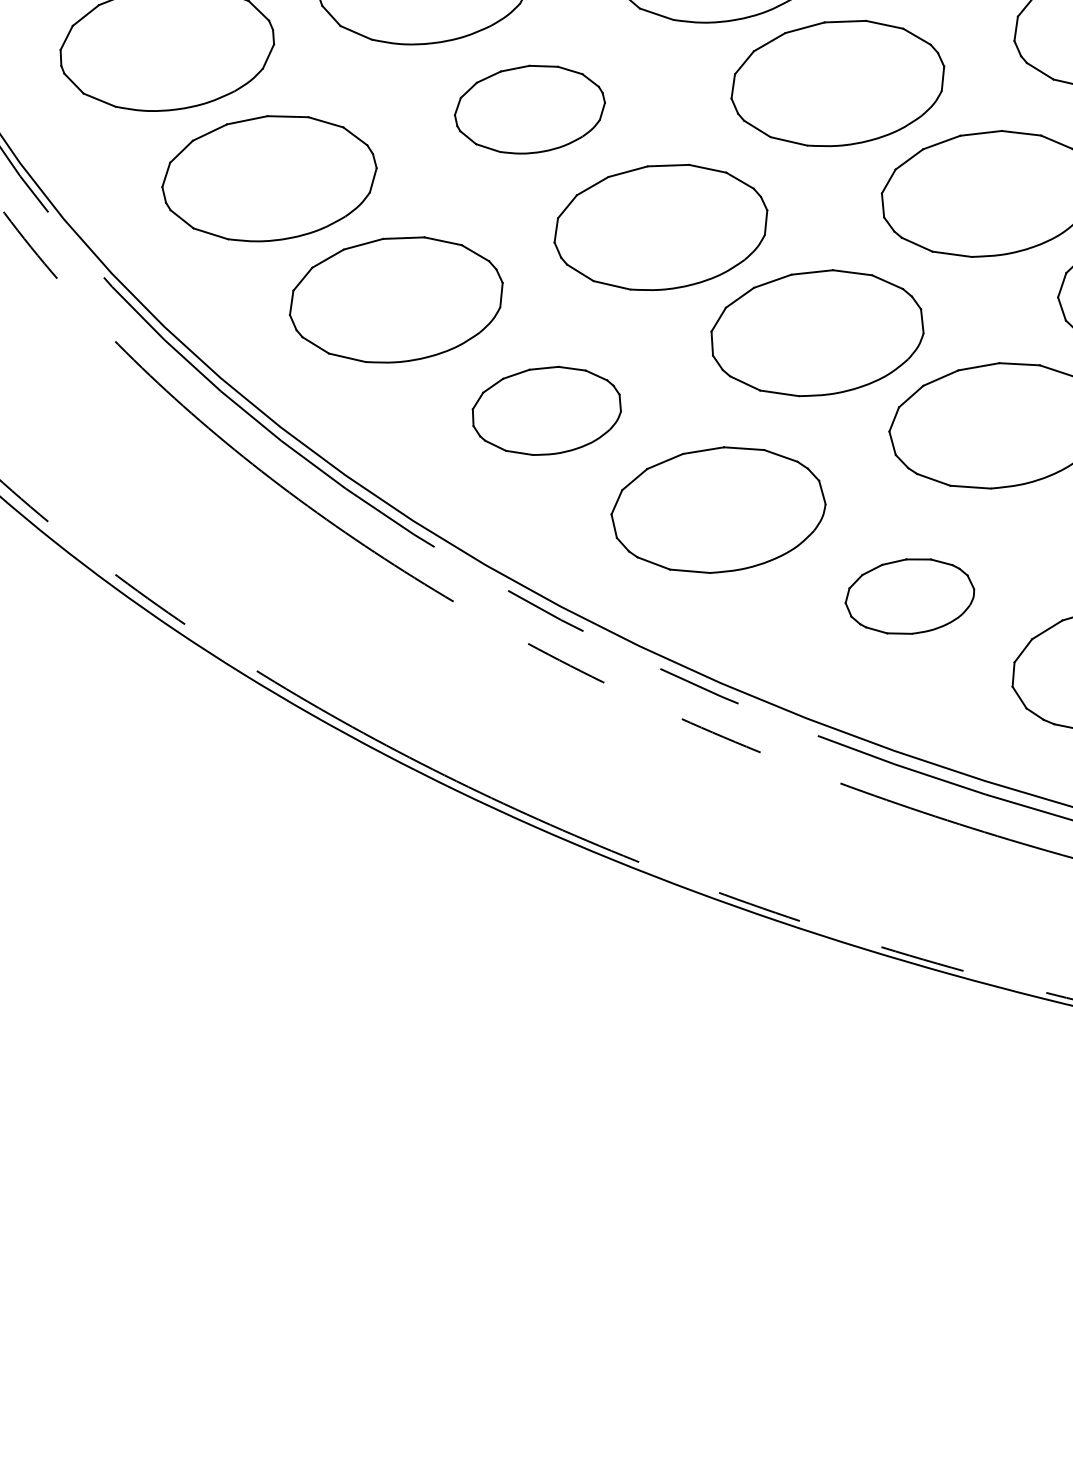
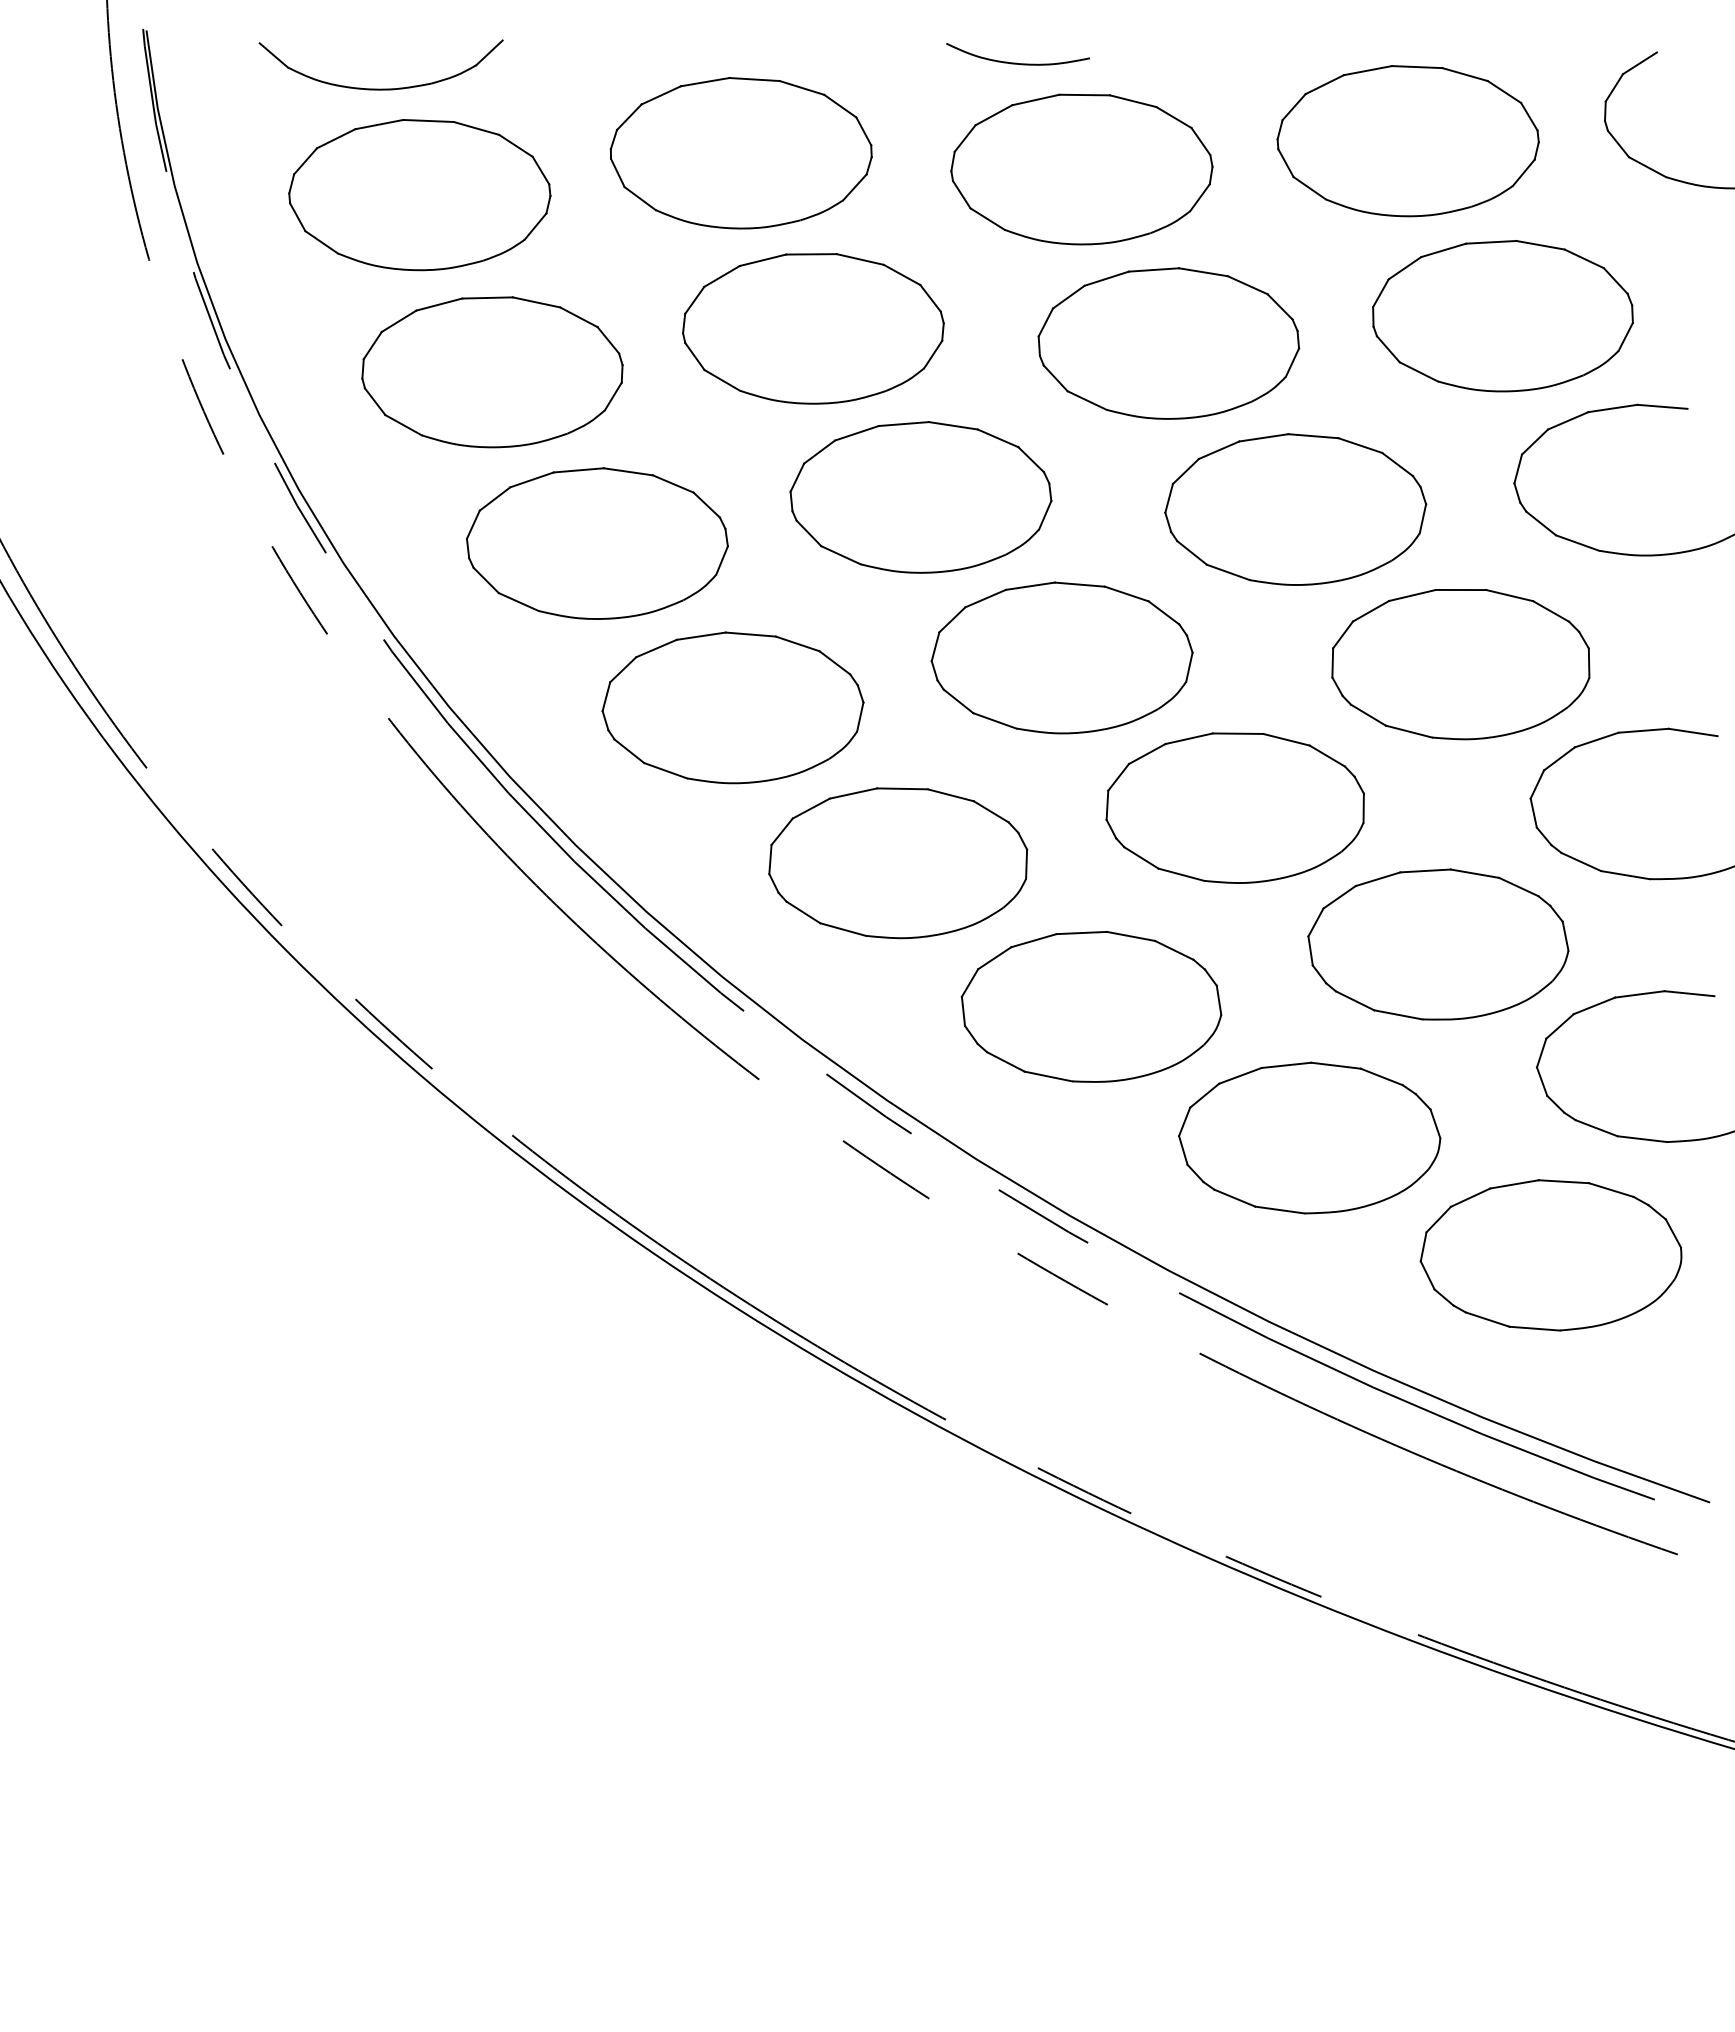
part: (529, 109) -> (920, 497), size x1.43
part: (546, 411) -> (898, 863), size x1.43
part: (909, 596) -> (1309, 1137), size x1.67

